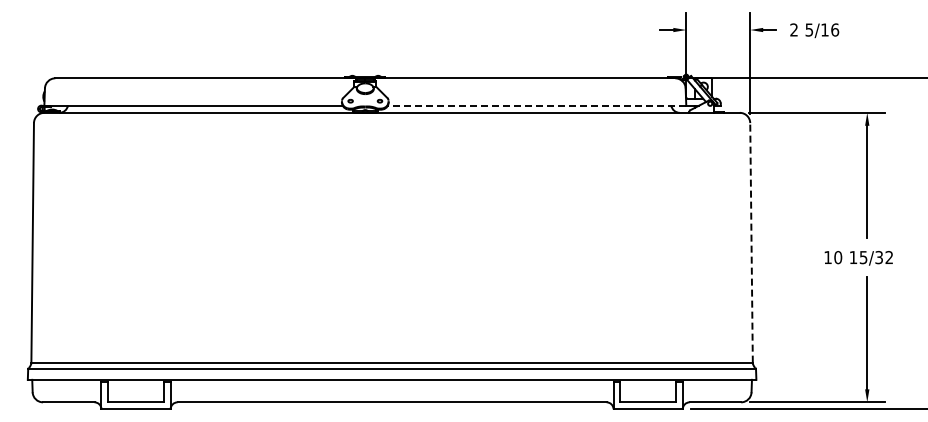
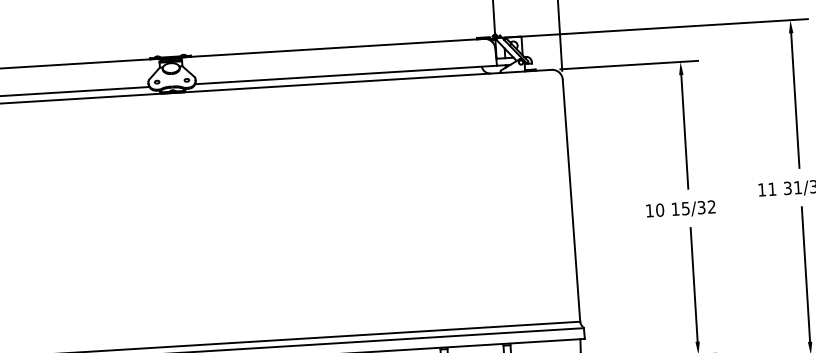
line: (536, 105) -> (345, 74), dashed -> solid
line: (751, 242) -> (571, 200), dashed -> solid

